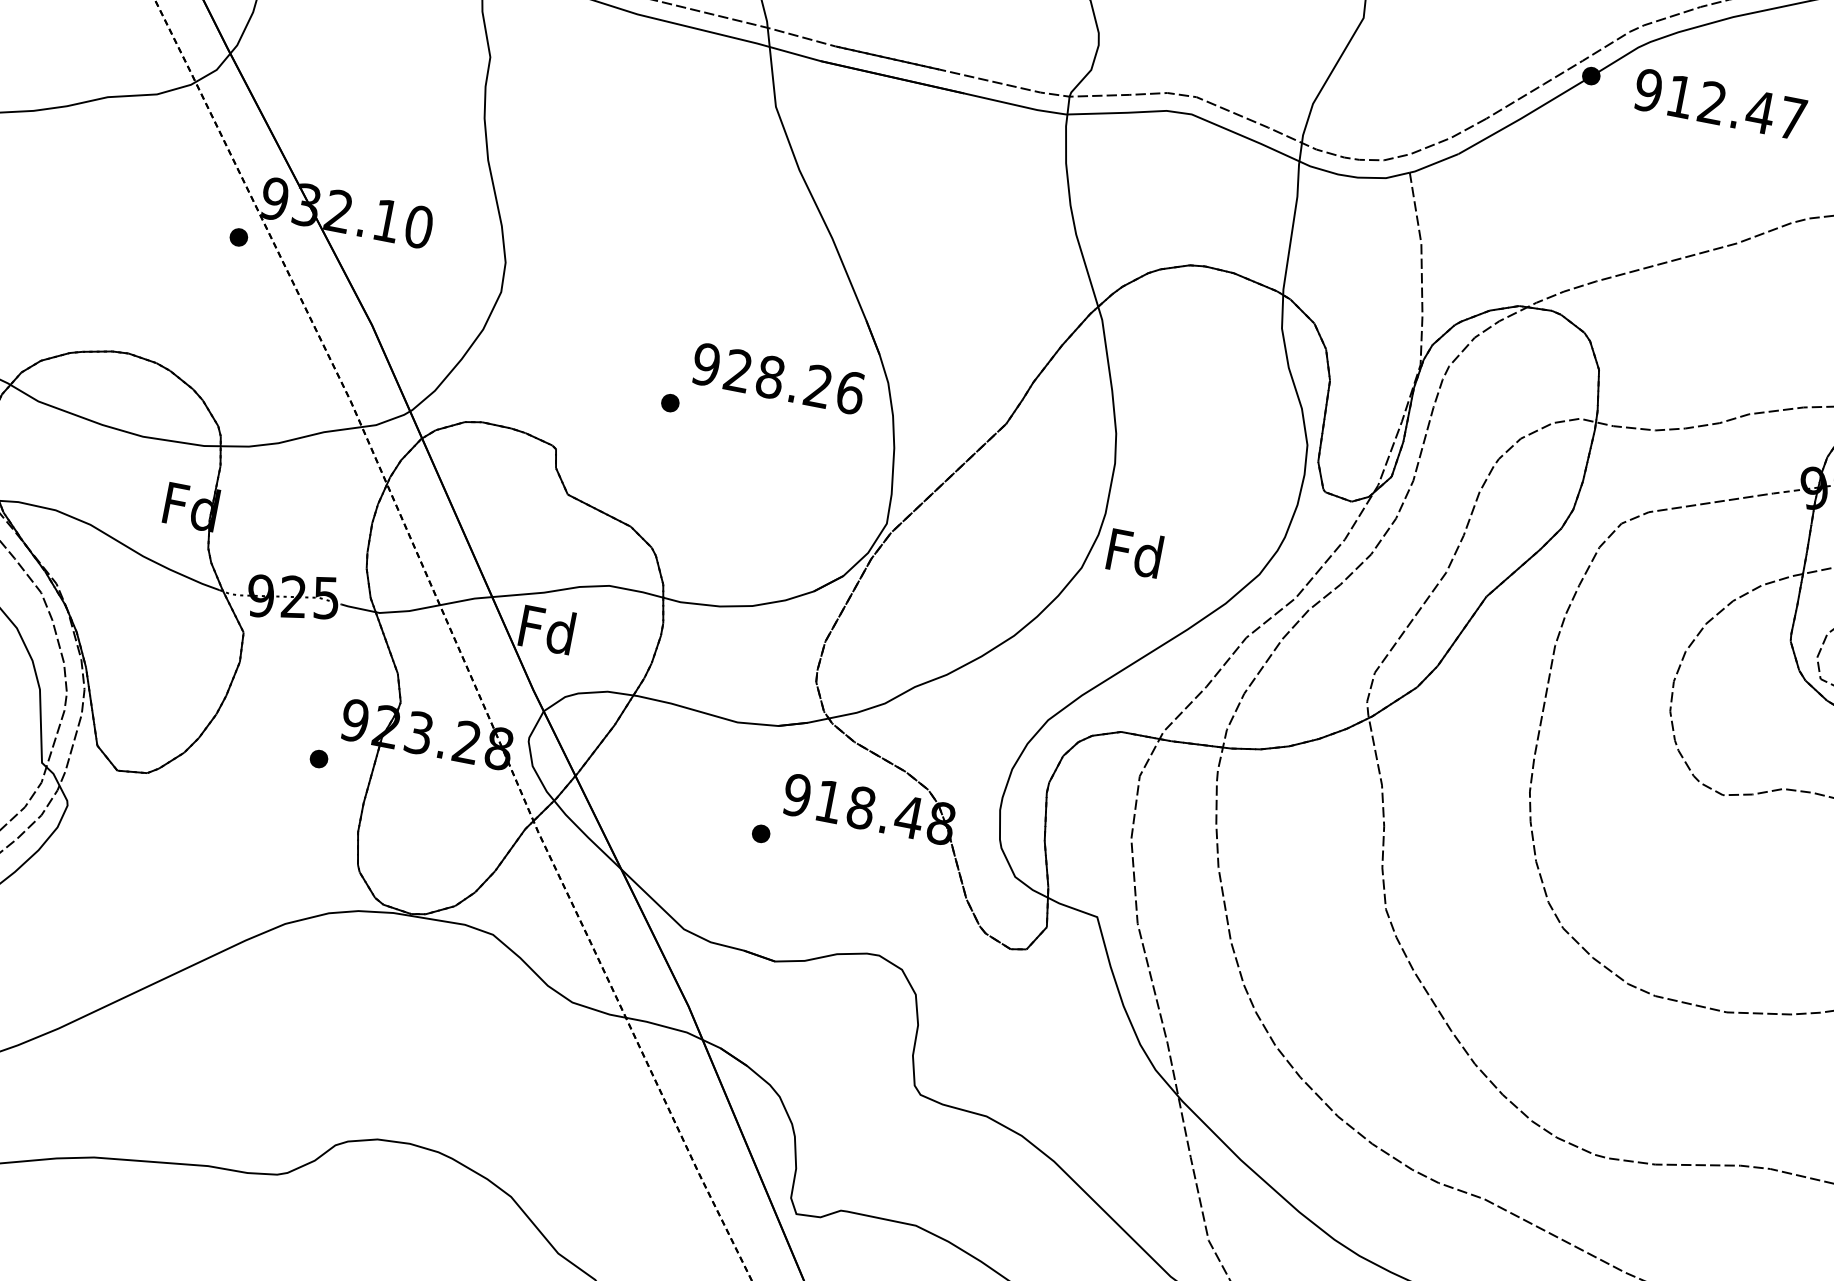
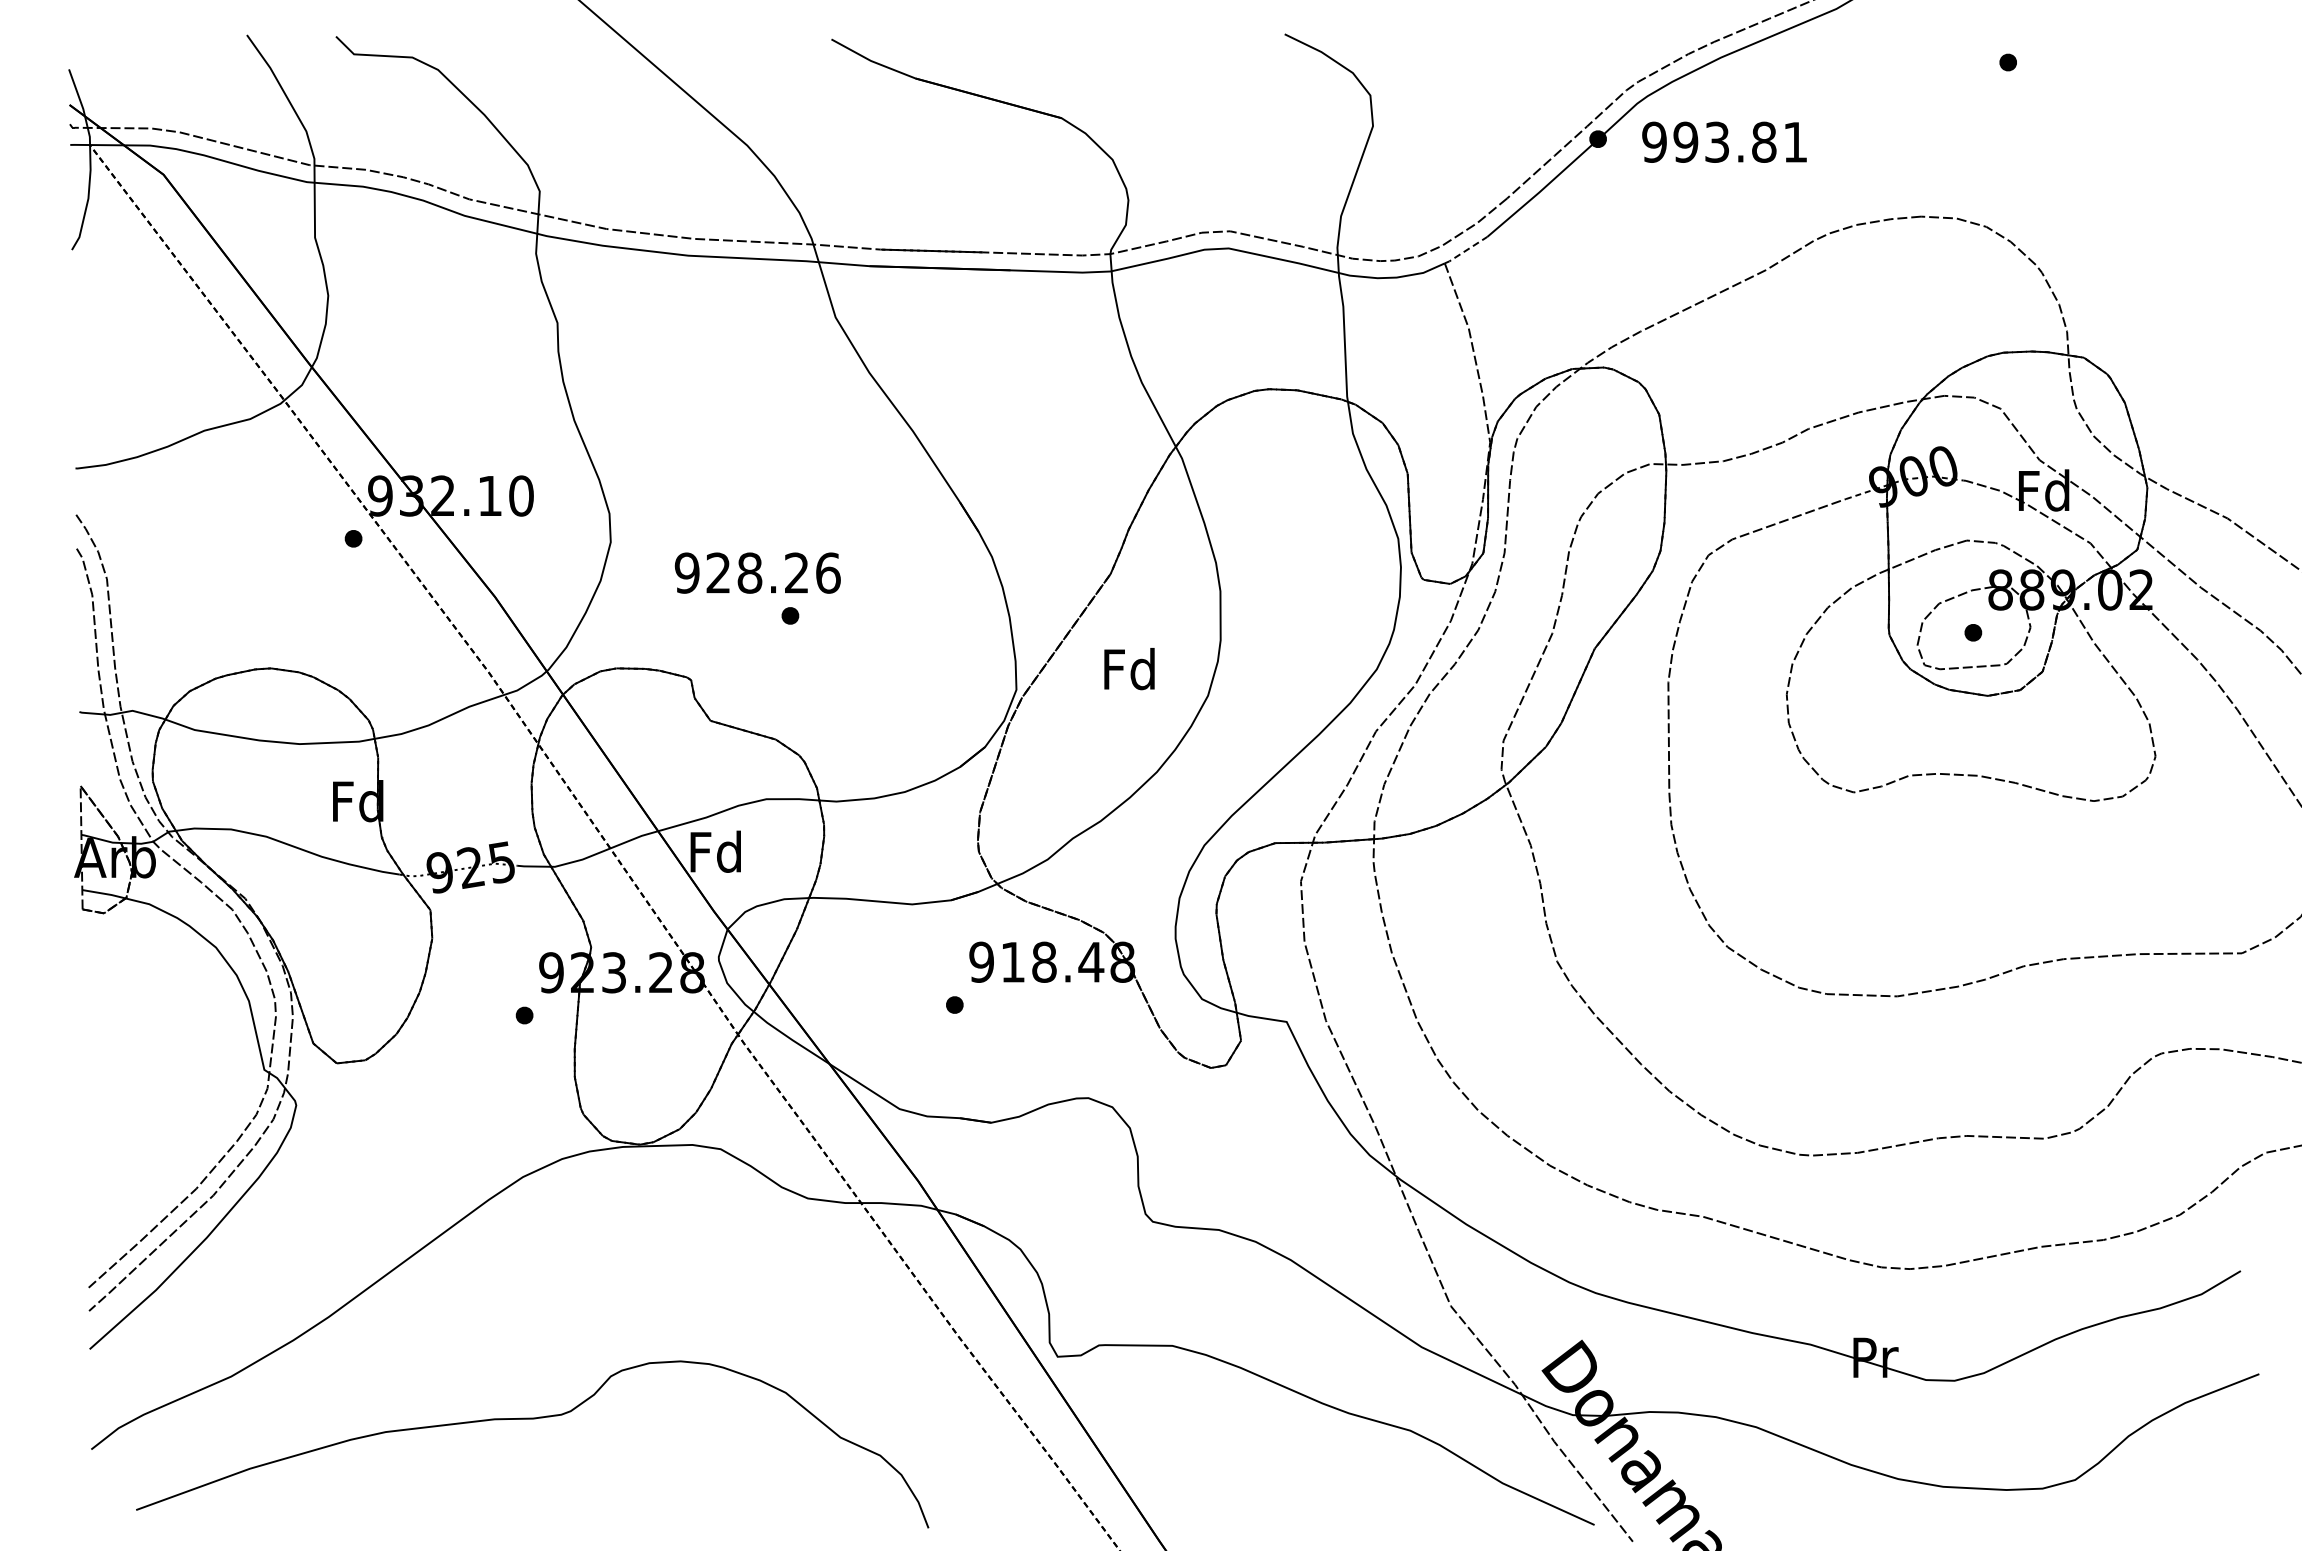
text: (1736, 106) -> (1740, 141), 912.47 -> 993.81
line: (1433, 163) -> (1465, 250), solid -> dashed
text: (778, 378) -> (757, 572), moved
text: (1134, 553) -> (1129, 669), moved

